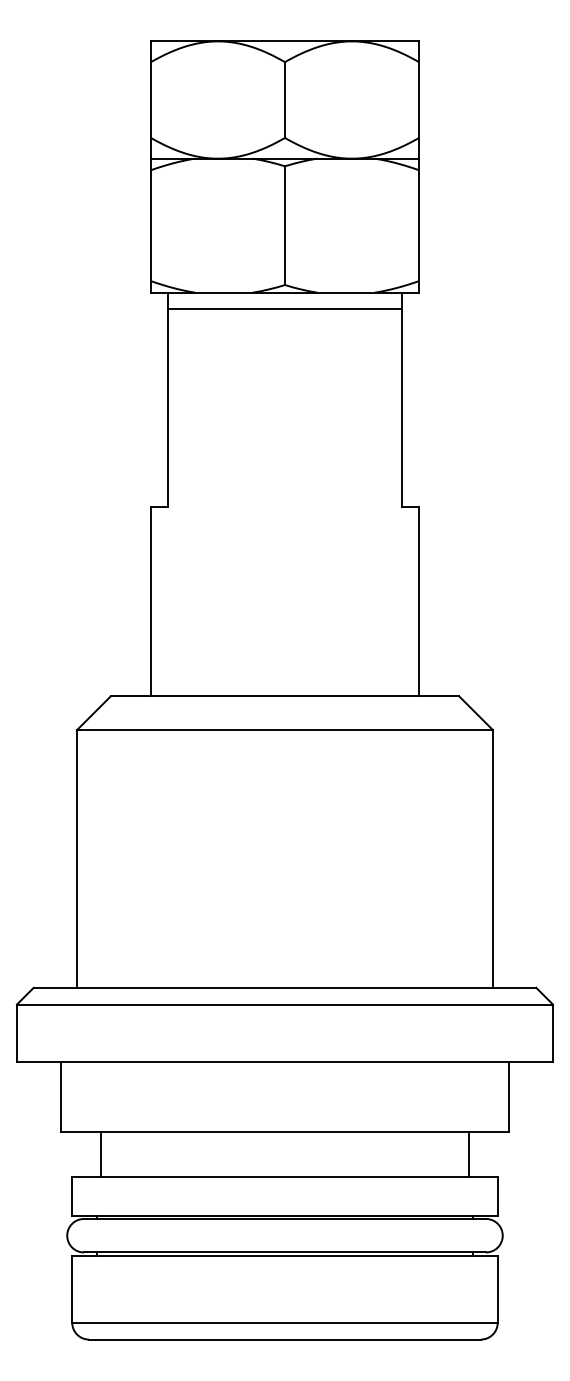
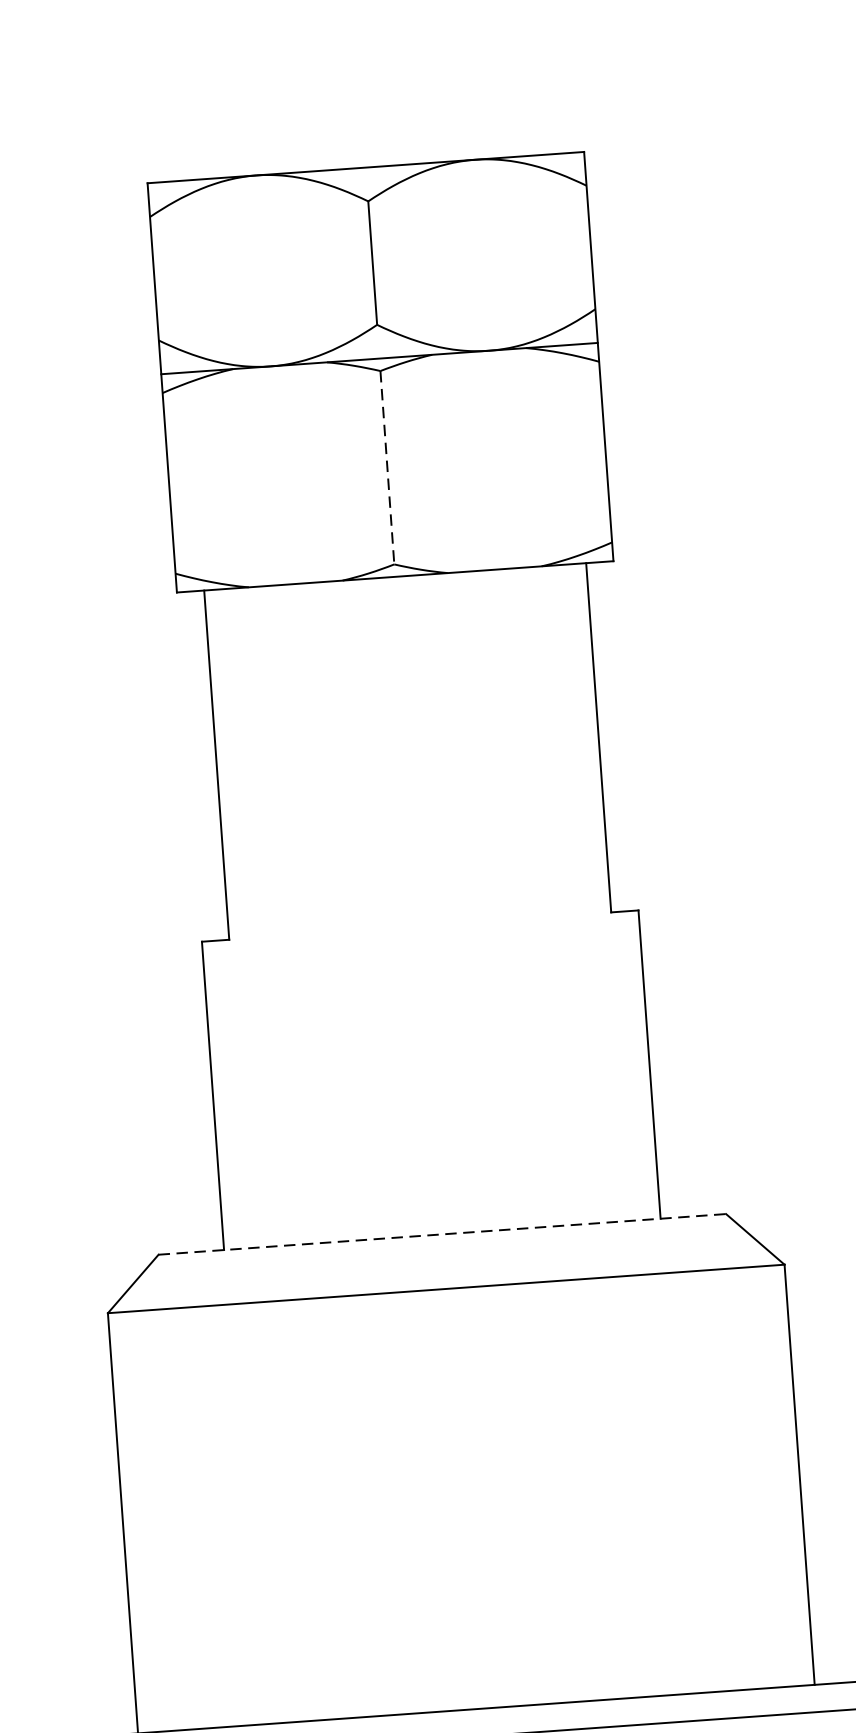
line: (284, 226) -> (386, 469), solid -> dashed
line: (284, 309) -> (396, 604), removed
line: (285, 696) -> (443, 1234), solid -> dashed

